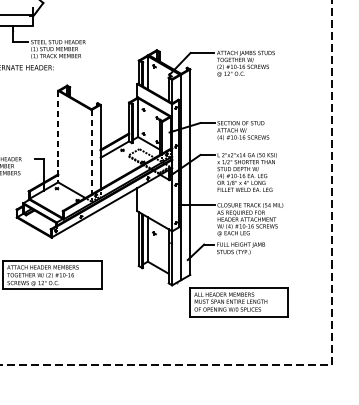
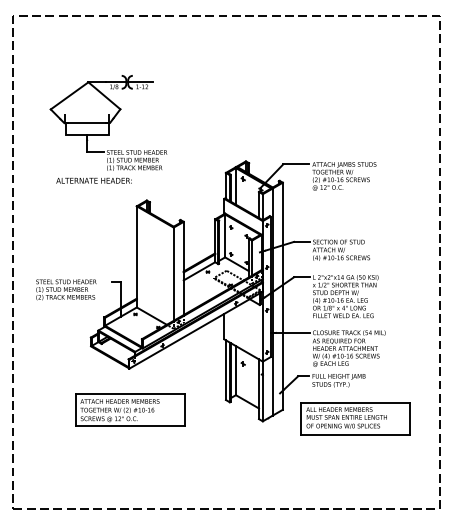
line: (57, 136) -> (136, 256), dashed -> solid
line: (91, 152) -> (173, 274), dashed -> solid
part: (238, 302) -> (355, 418), moved

